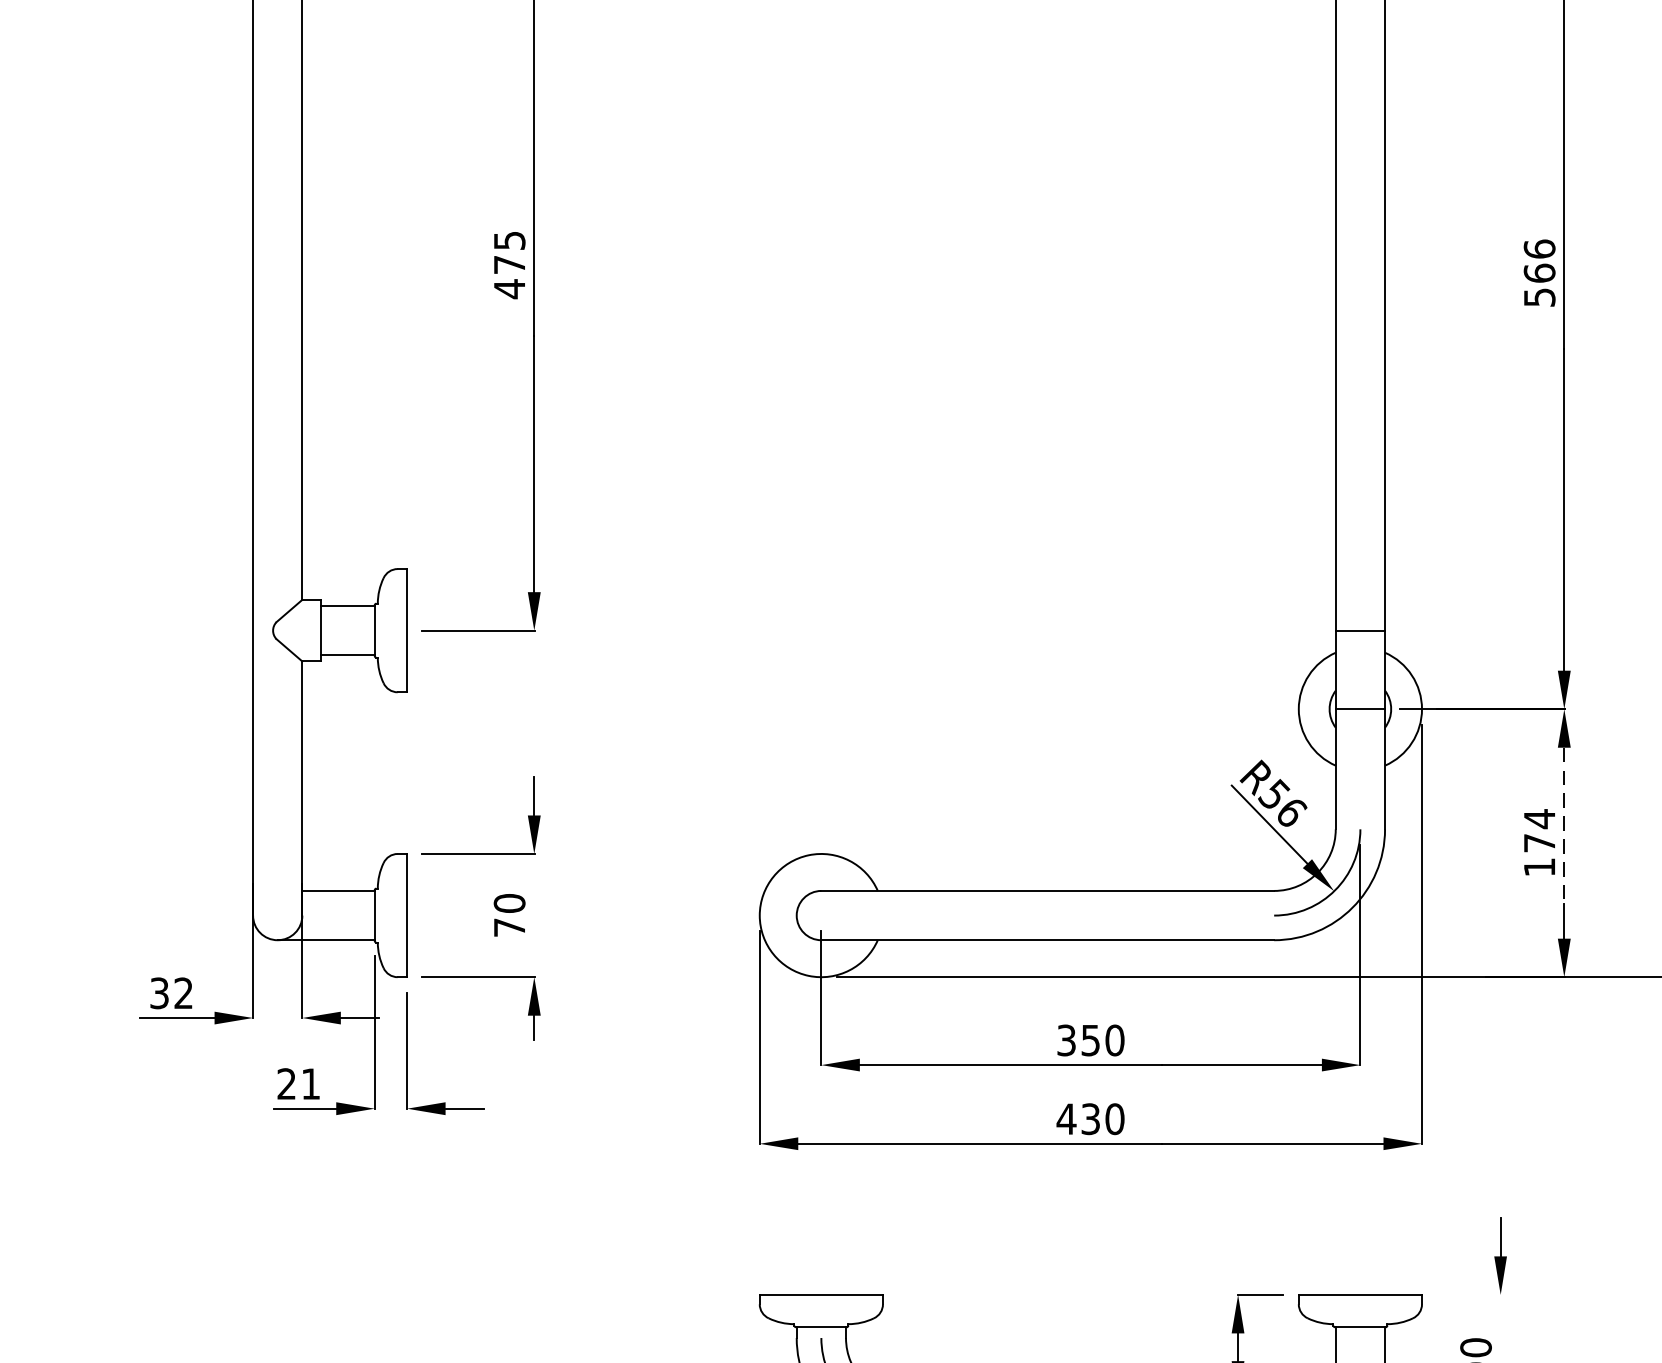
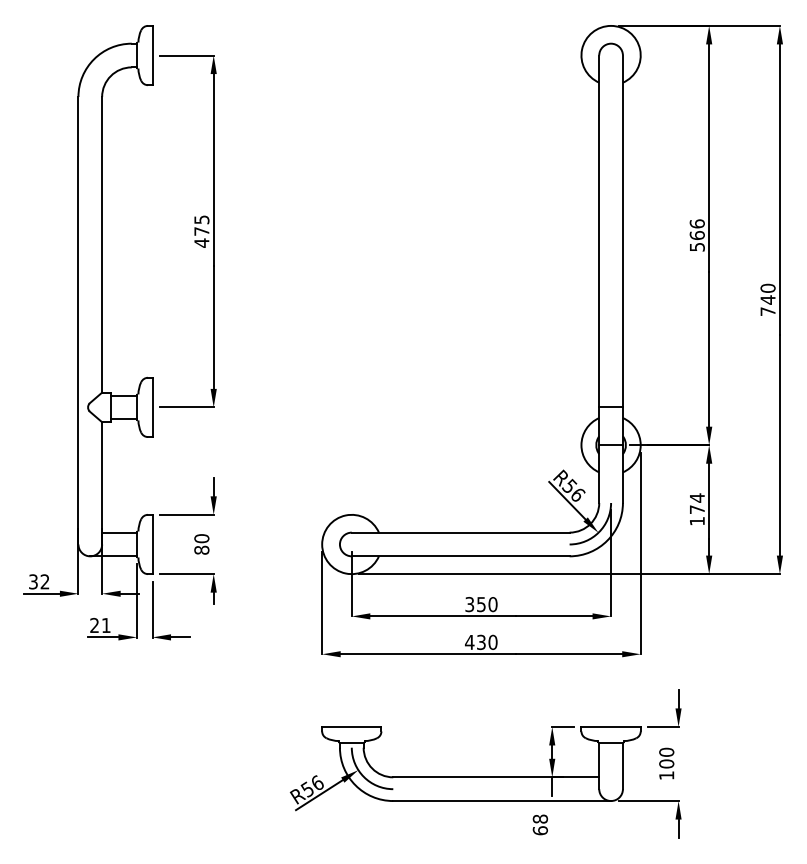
line: (1564, 826) -> (709, 501), dashed -> solid
text: (508, 925) -> (201, 549), 70 -> 80
line: (1469, 1293) -> (663, 726), added

